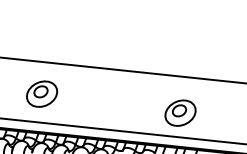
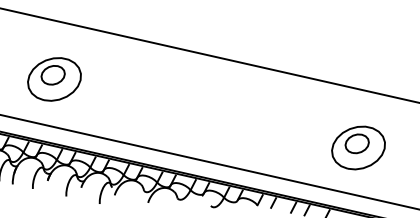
part: (42, 93) -> (55, 78), moved
part: (180, 112) -> (358, 146), moved

